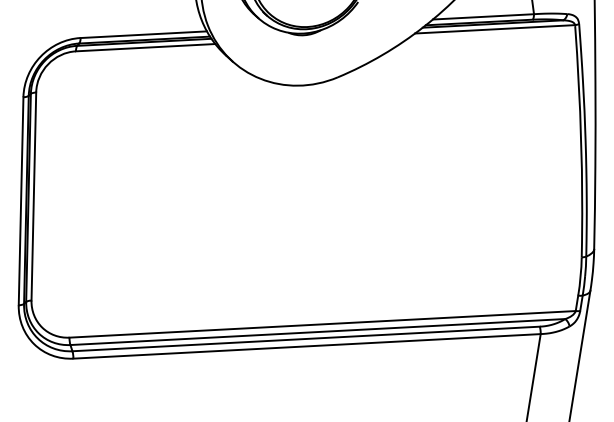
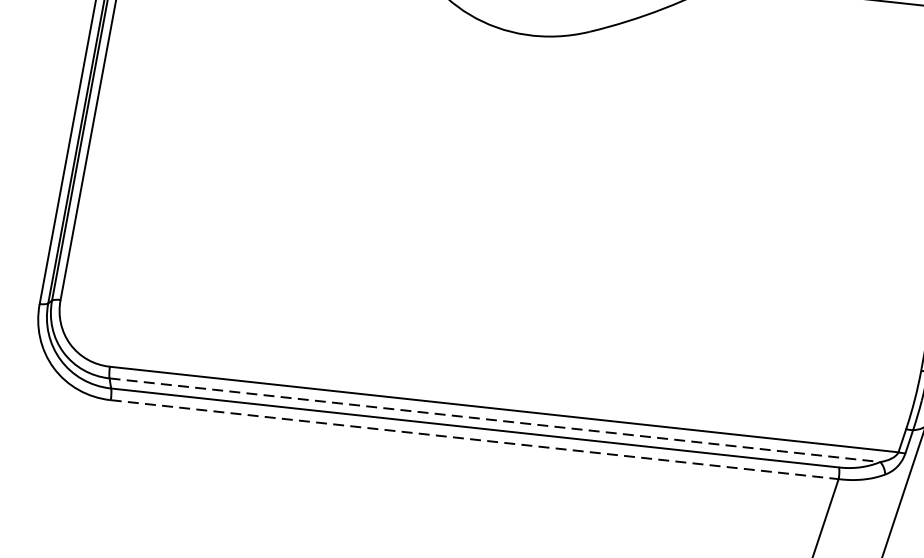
line: (317, 332) -> (494, 420), solid -> dashed
line: (307, 346) -> (475, 439), solid -> dashed

